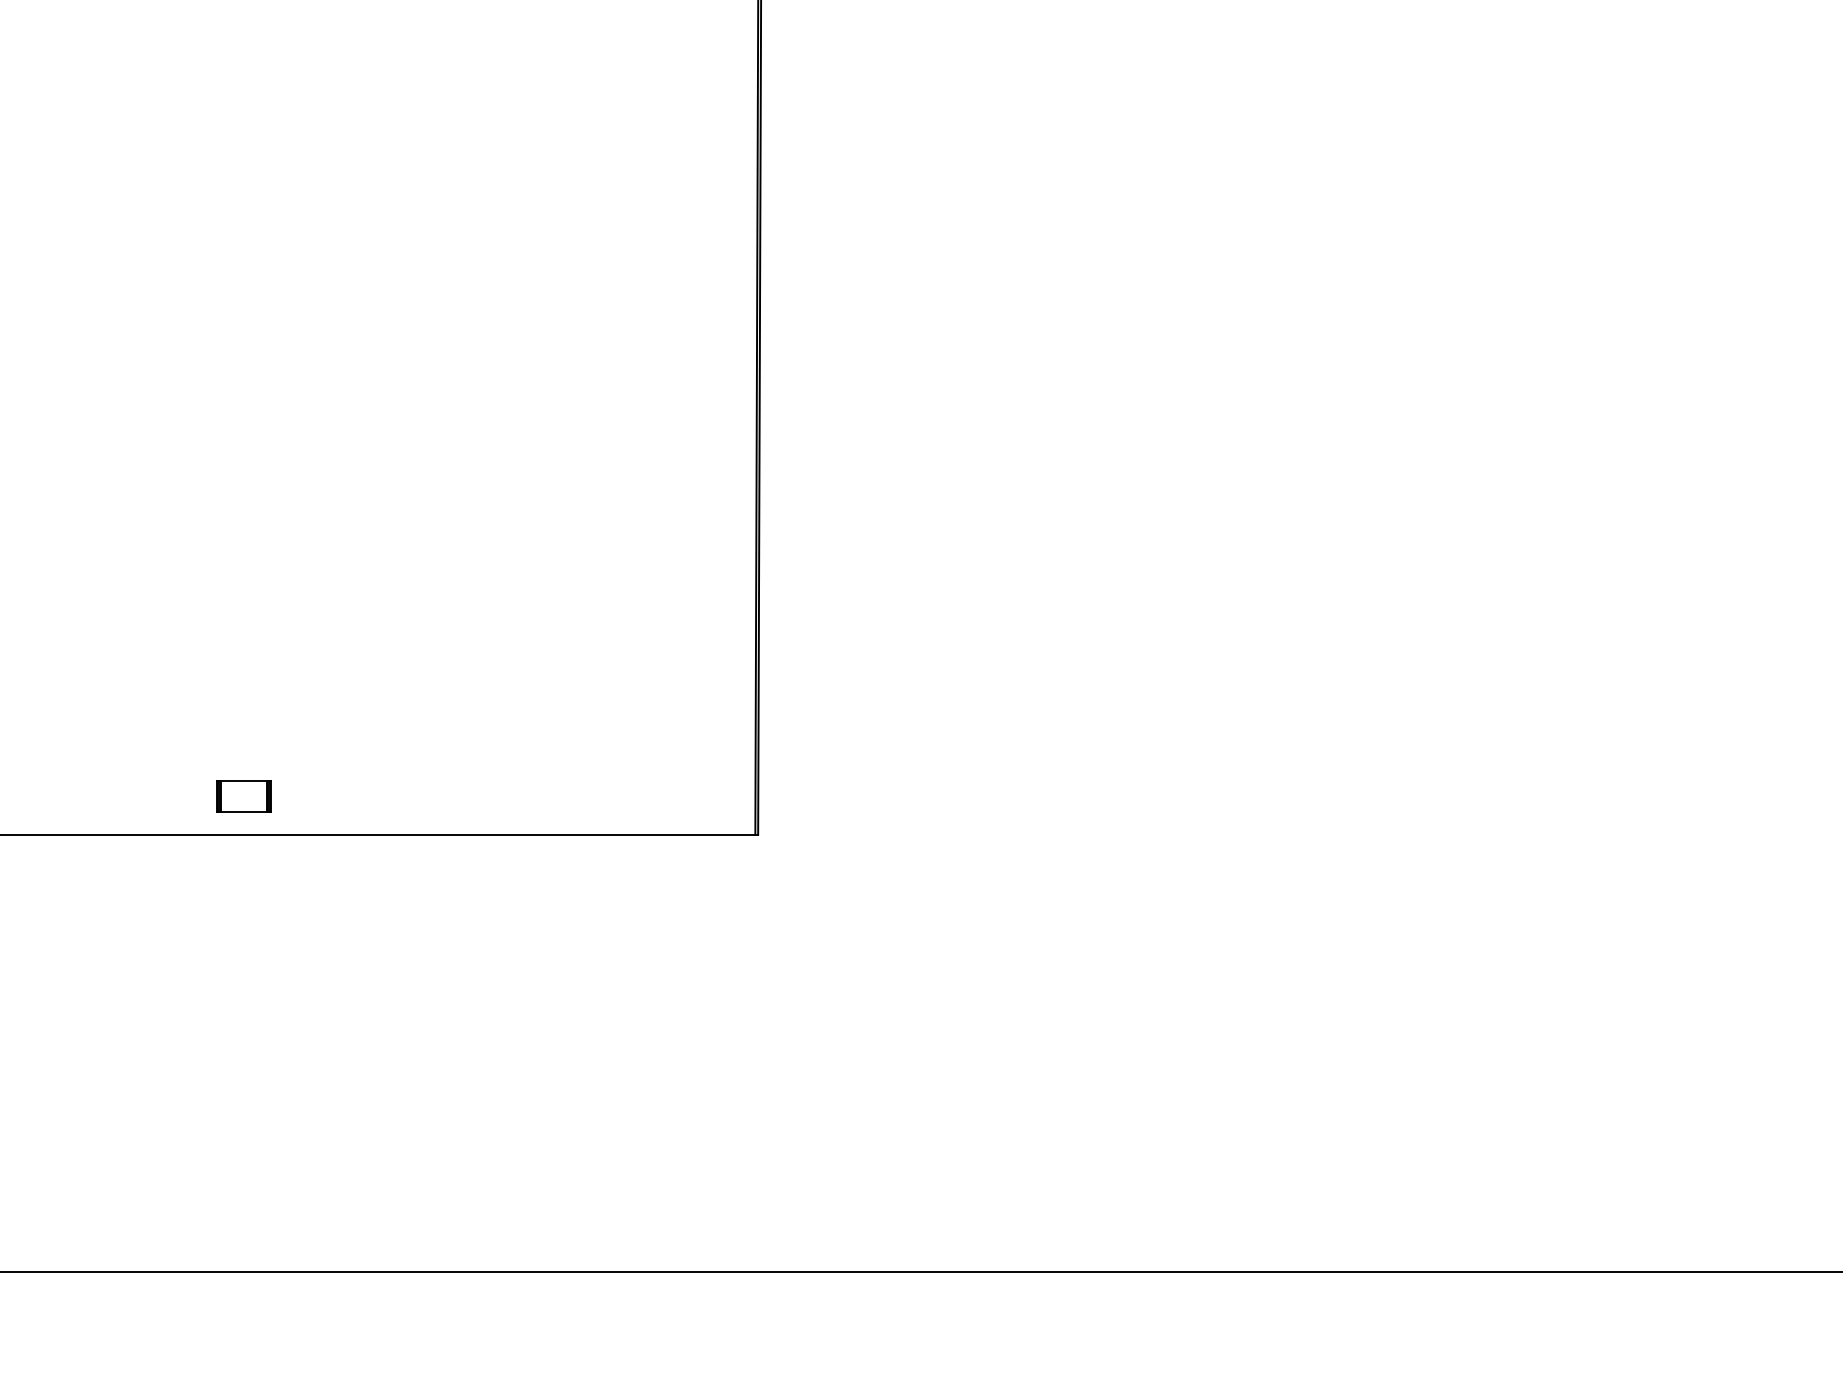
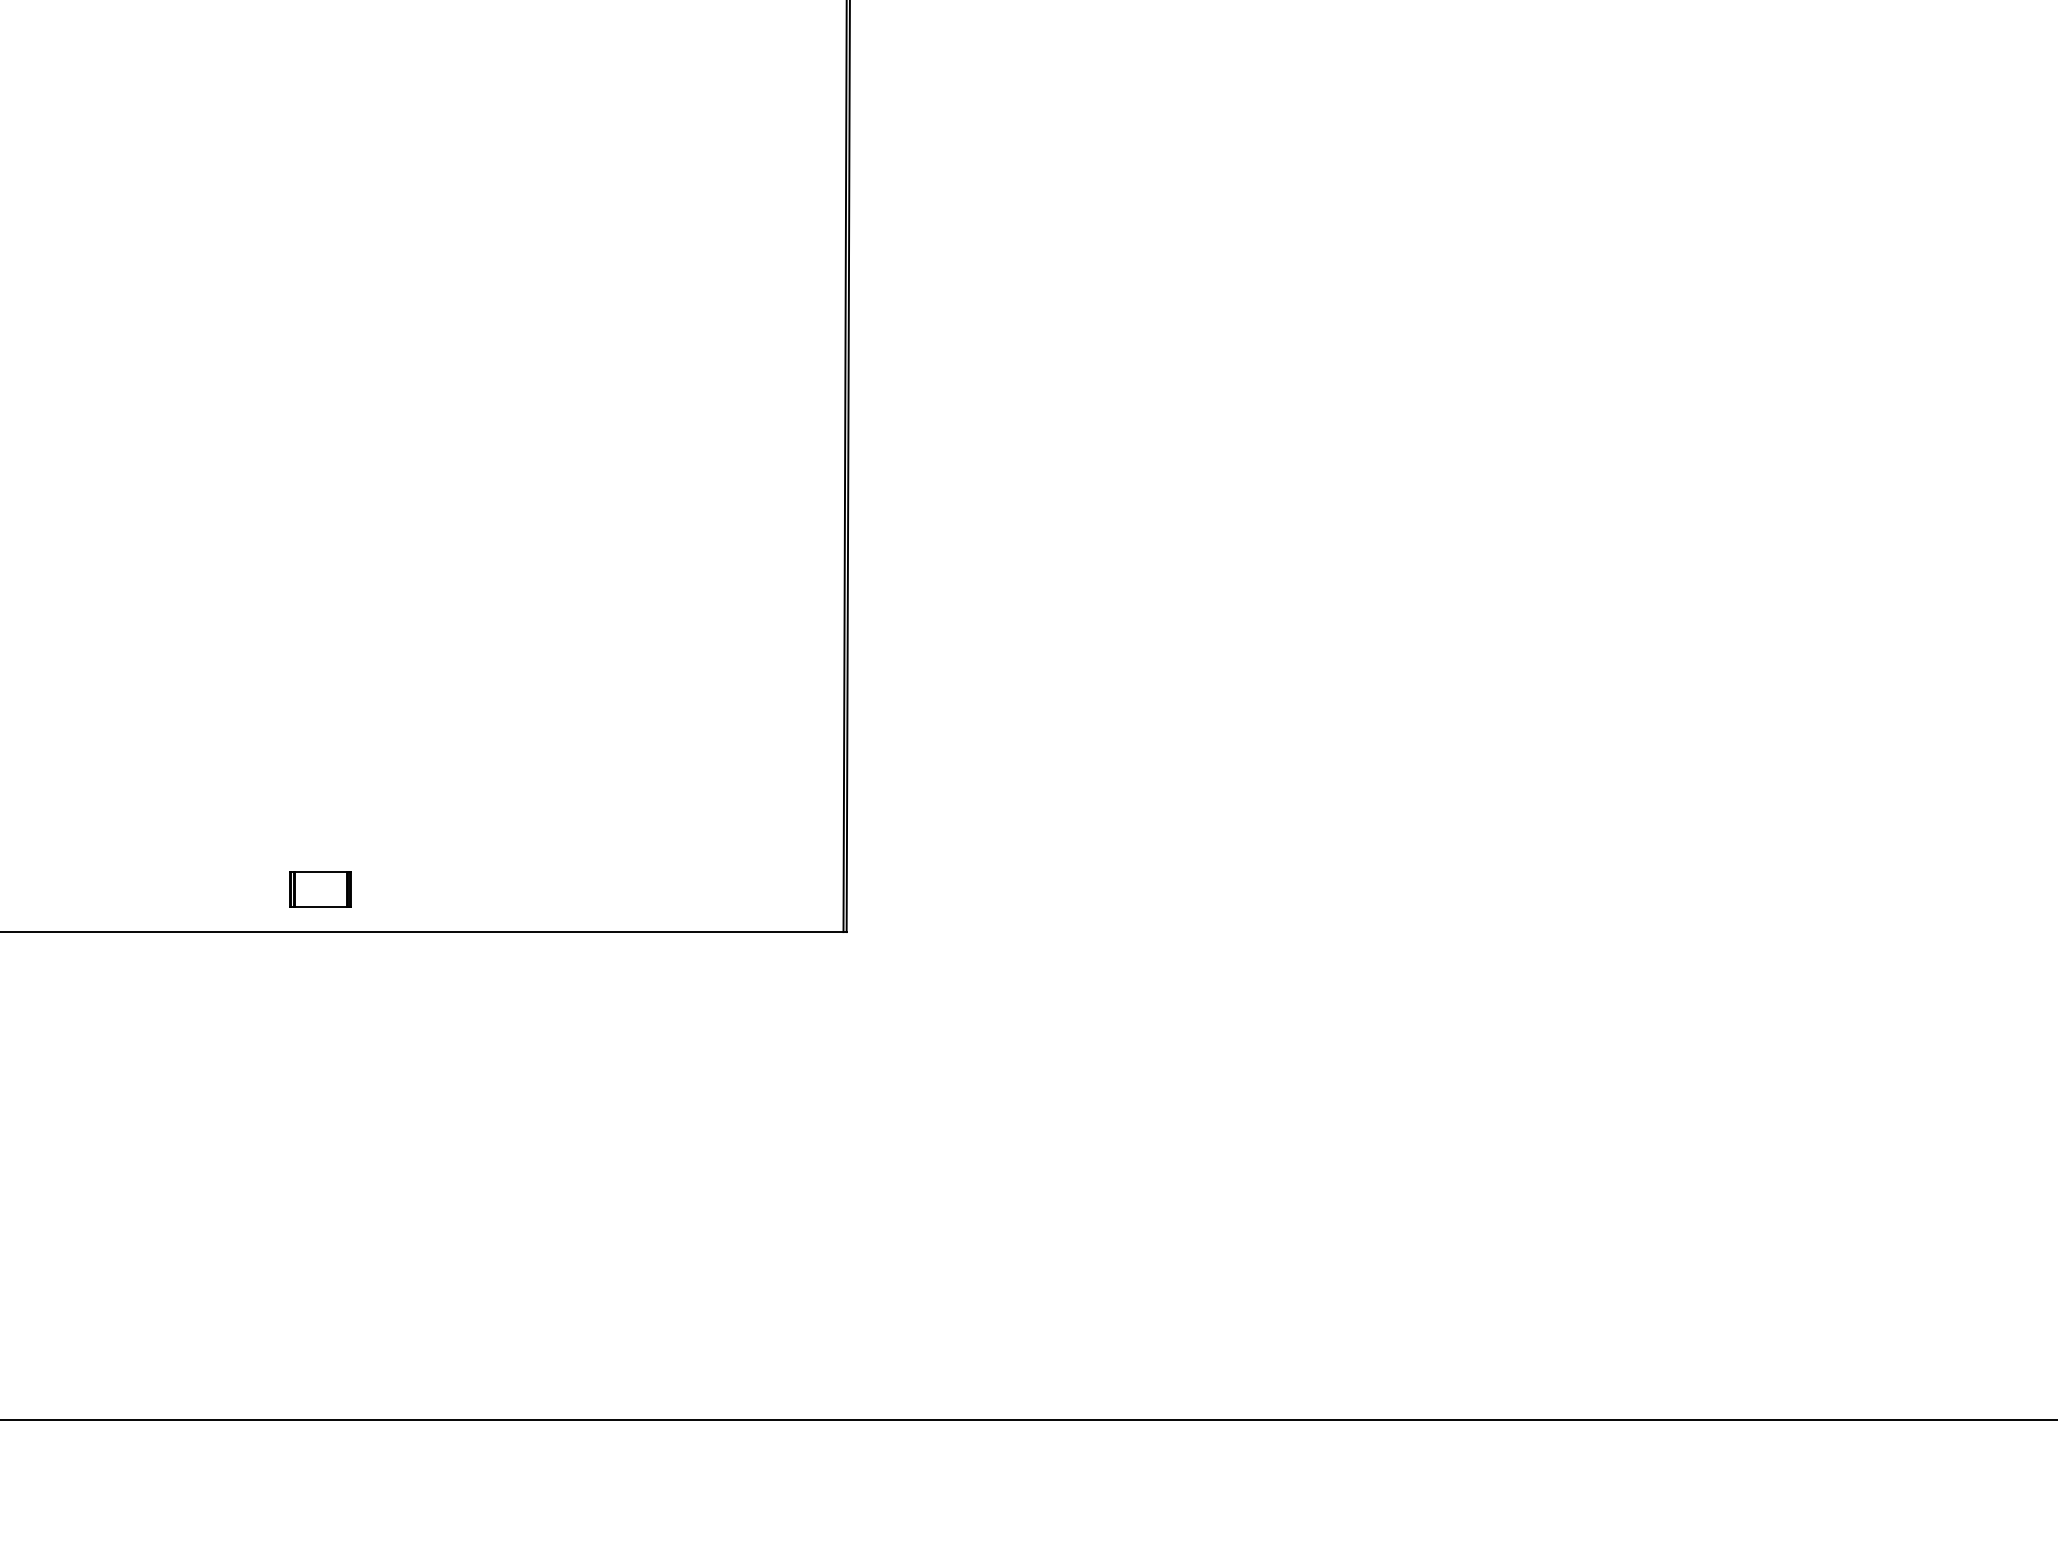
part: (243, 796) -> (320, 889), moved

